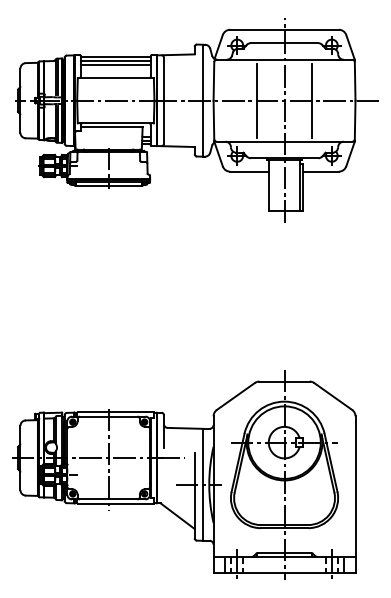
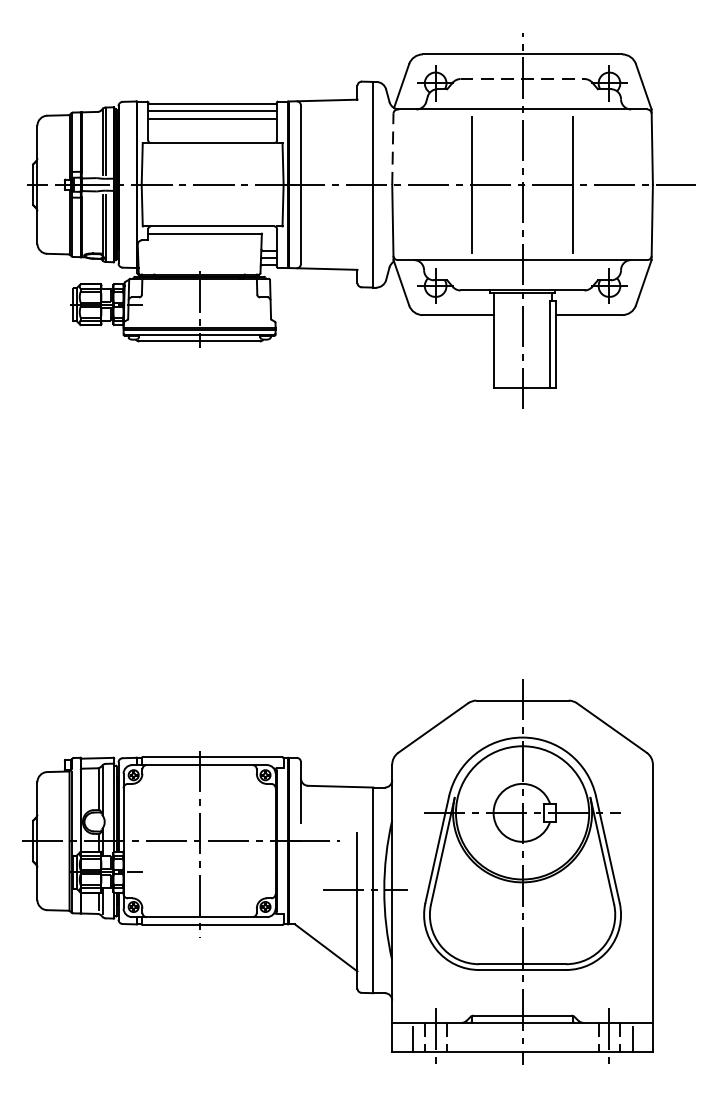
line: (284, 43) -> (522, 79), solid -> dashed
line: (213, 80) -> (392, 147), solid -> dashed

